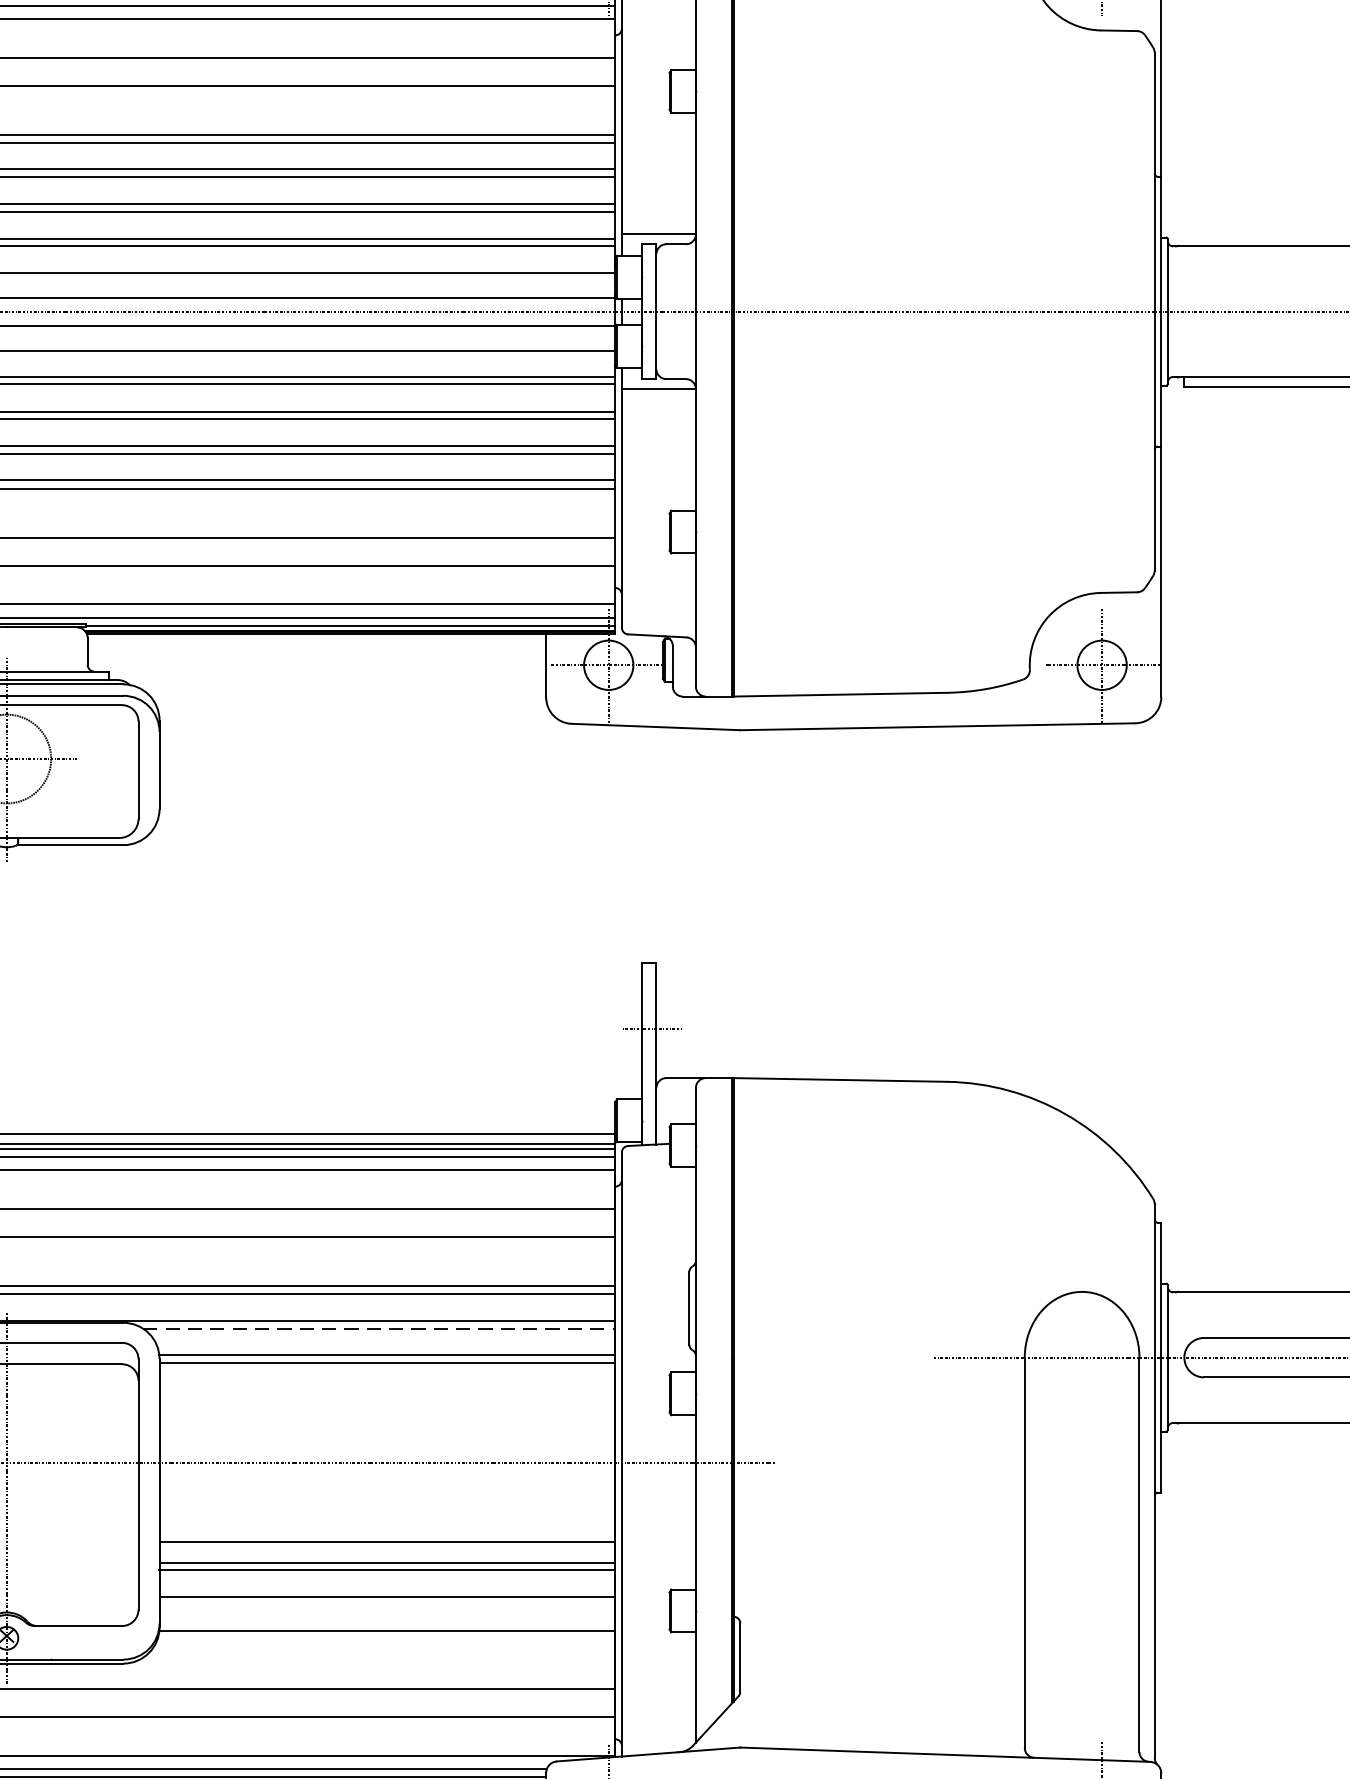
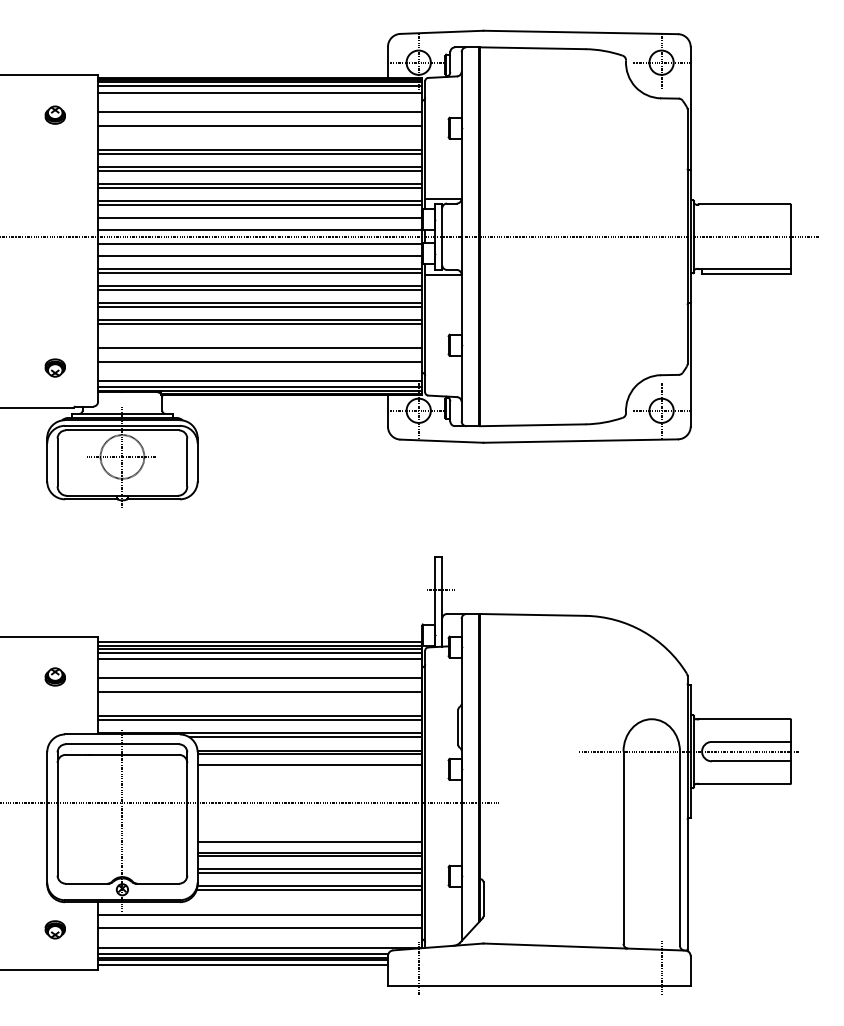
line: (380, 1328) -> (306, 737), dashed -> solid
line: (386, 1383) -> (309, 764), added
line: (386, 1605) -> (309, 873), added
line: (384, 1639) -> (308, 890), added

